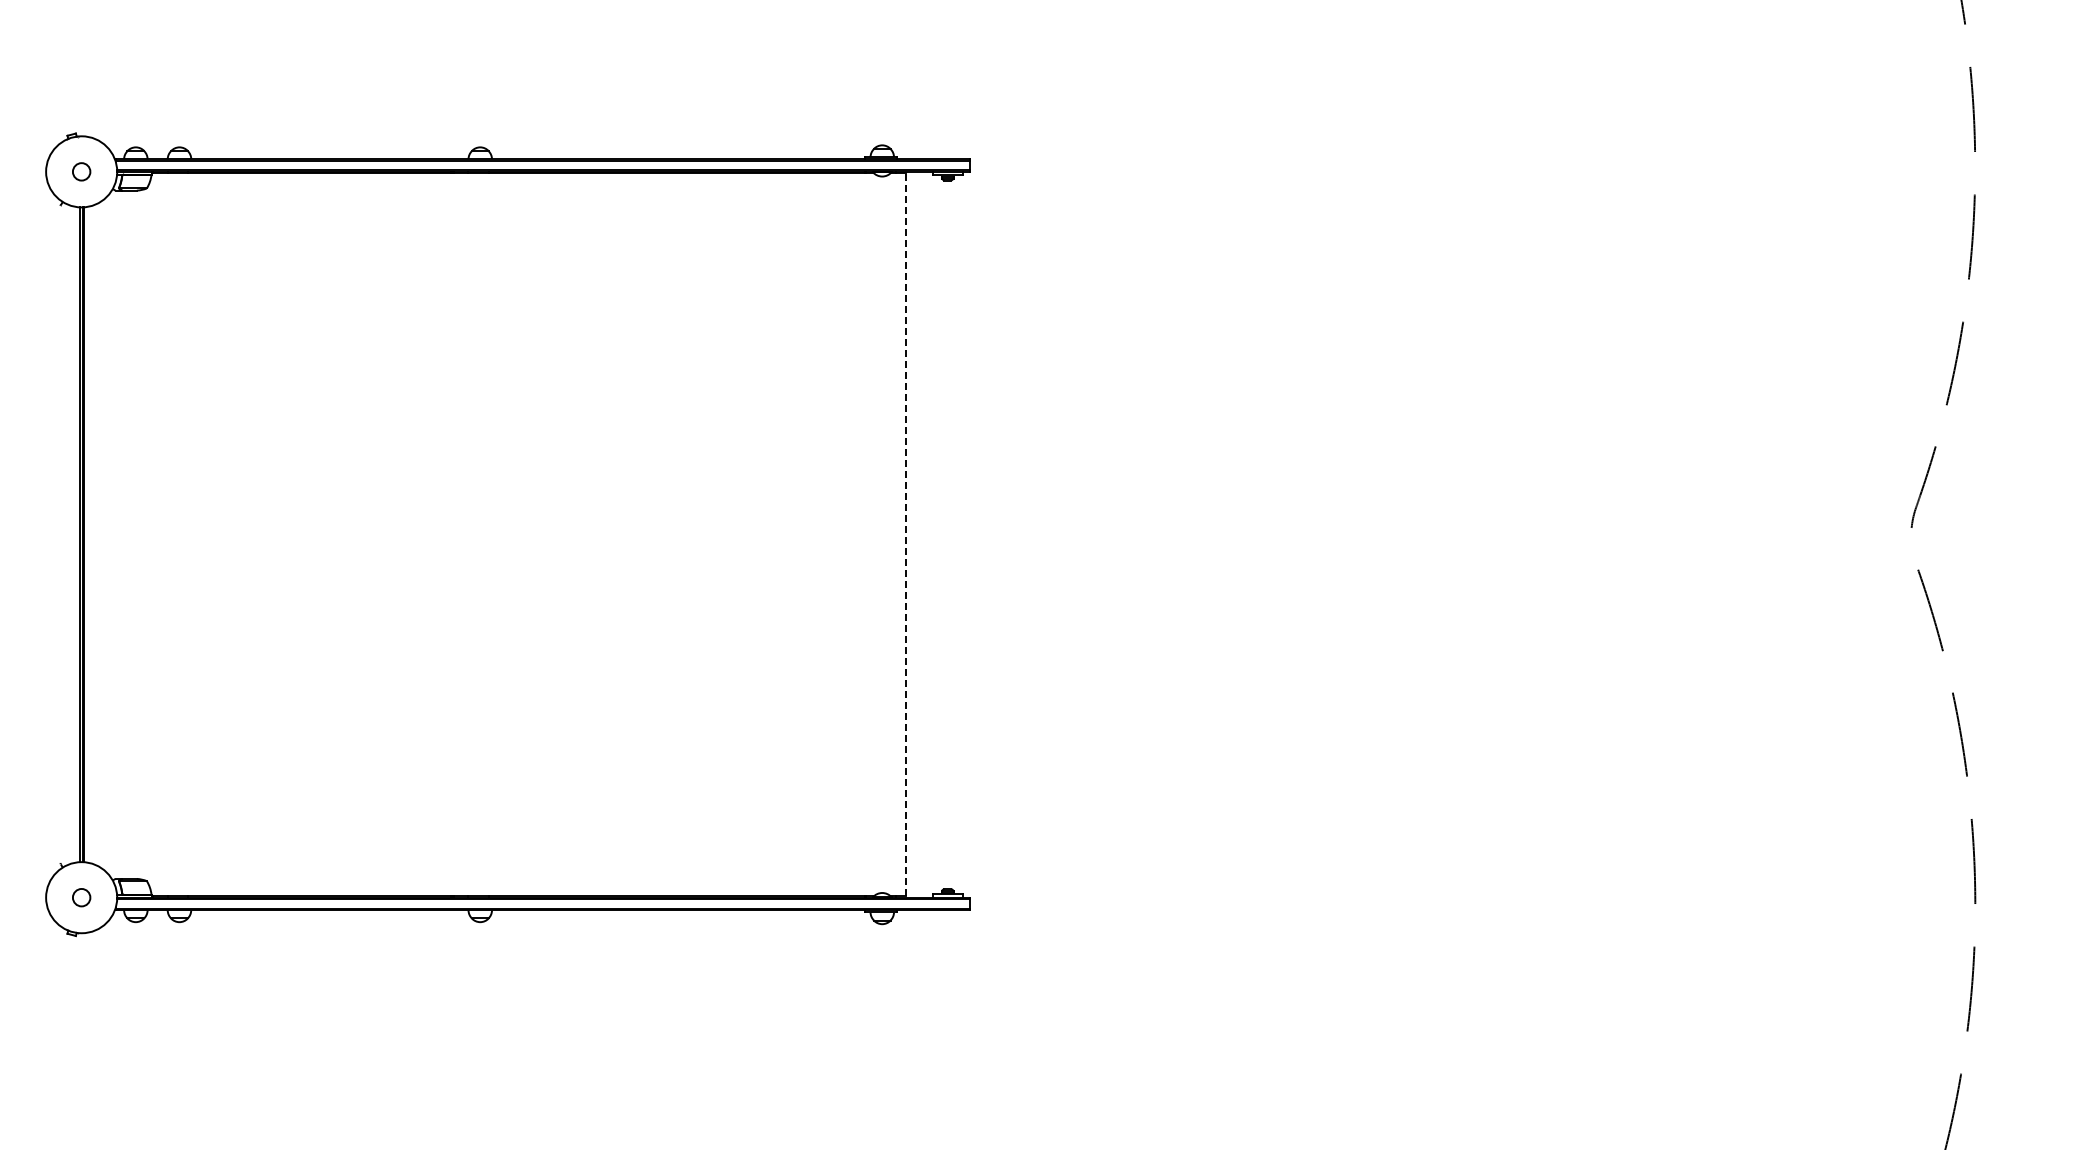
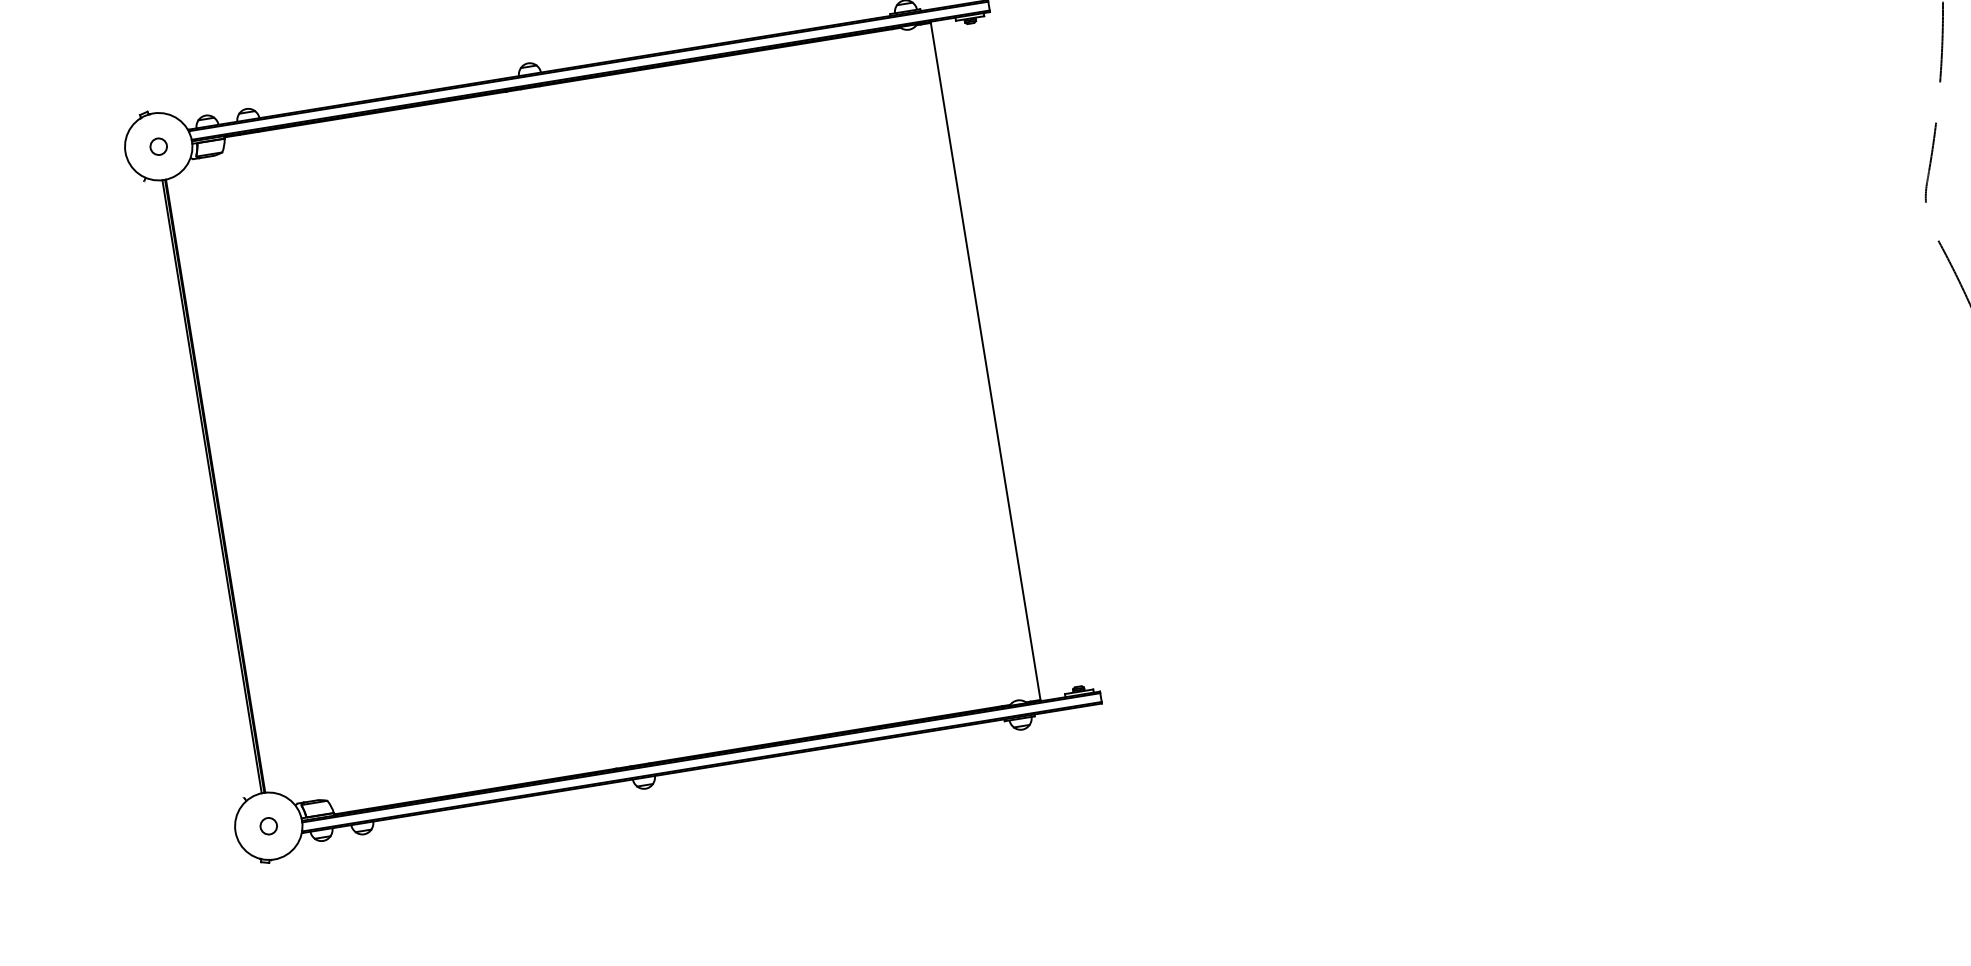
line: (906, 534) -> (985, 361), dashed -> solid

